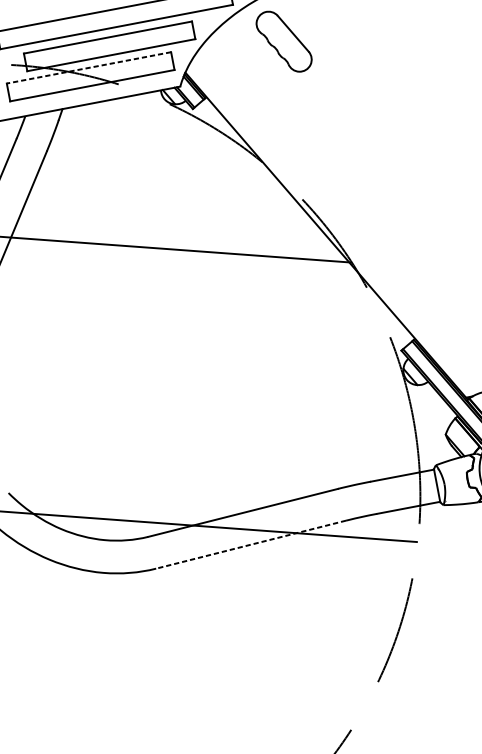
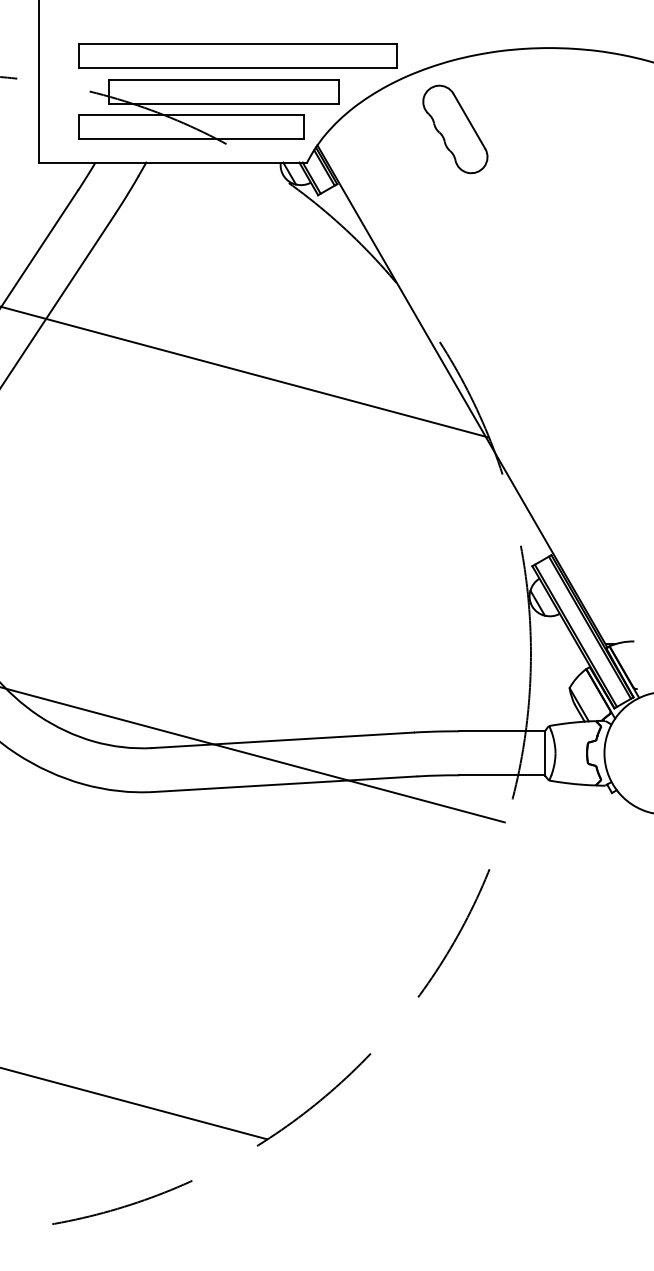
line: (88, 67) -> (191, 114), dashed -> solid
line: (250, 544) -> (284, 784), dashed -> solid

